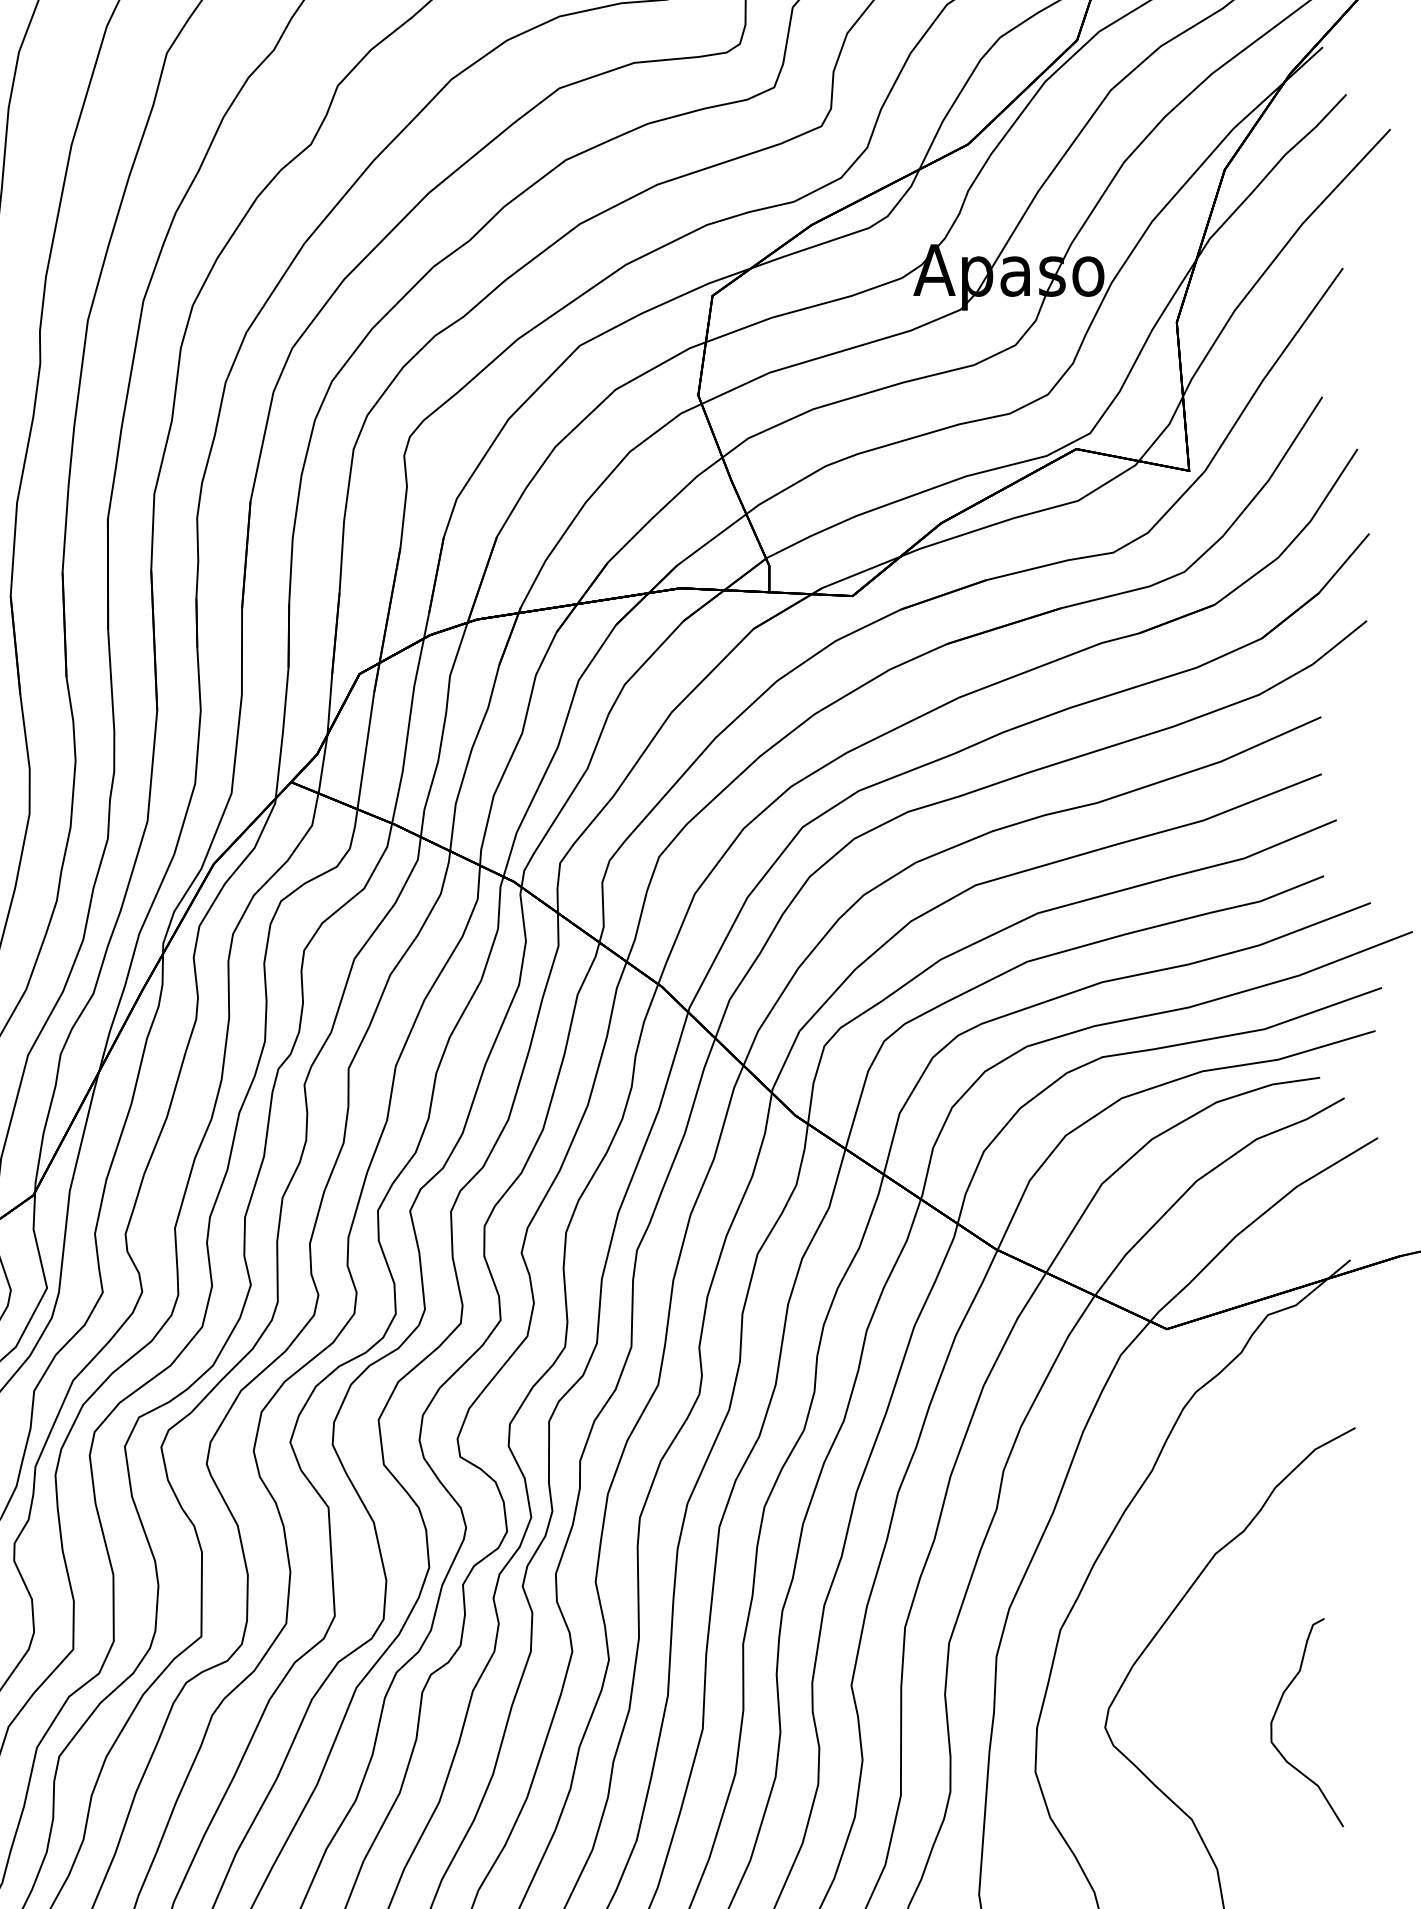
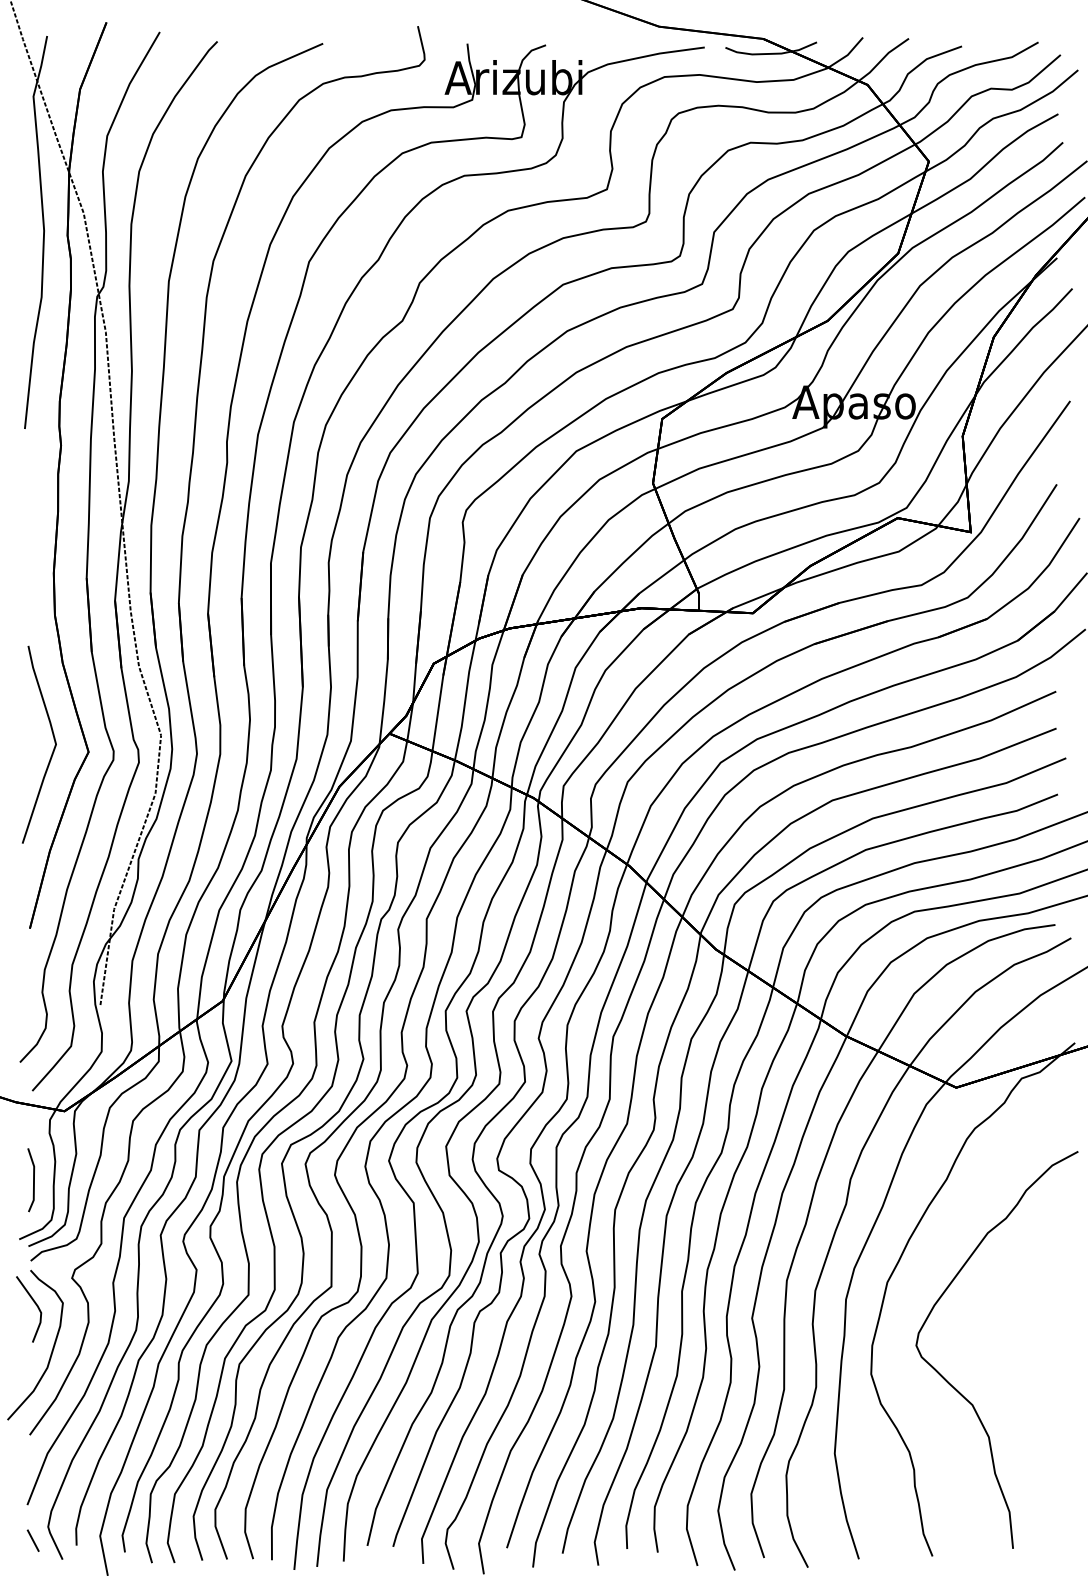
part: (1278, 1710) -> (1028, 1334), removed

